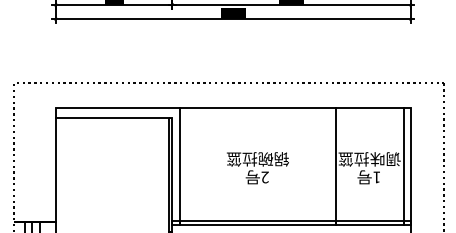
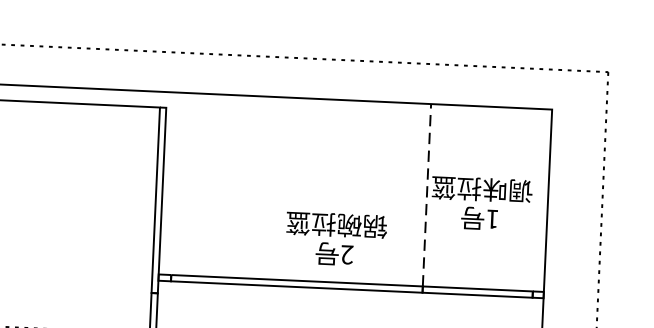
line: (335, 163) -> (426, 193), solid -> dashed
line: (180, 164) -> (175, 183), removed
line: (403, 164) -> (536, 200), removed
text: (257, 168) -> (335, 239), moved

